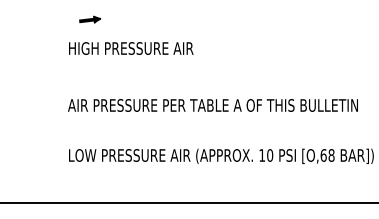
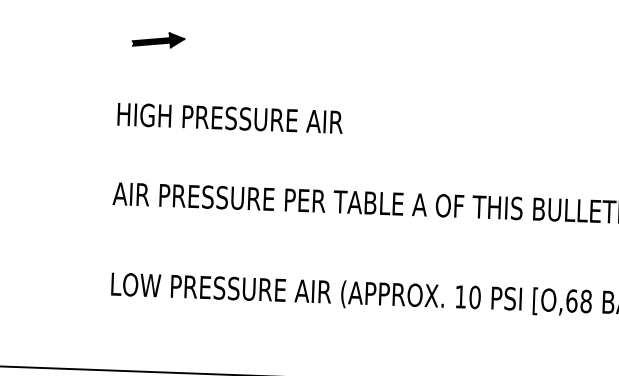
part: (89, 19) -> (157, 39), size x1.43
text: (131, 48) -> (230, 118), moved

